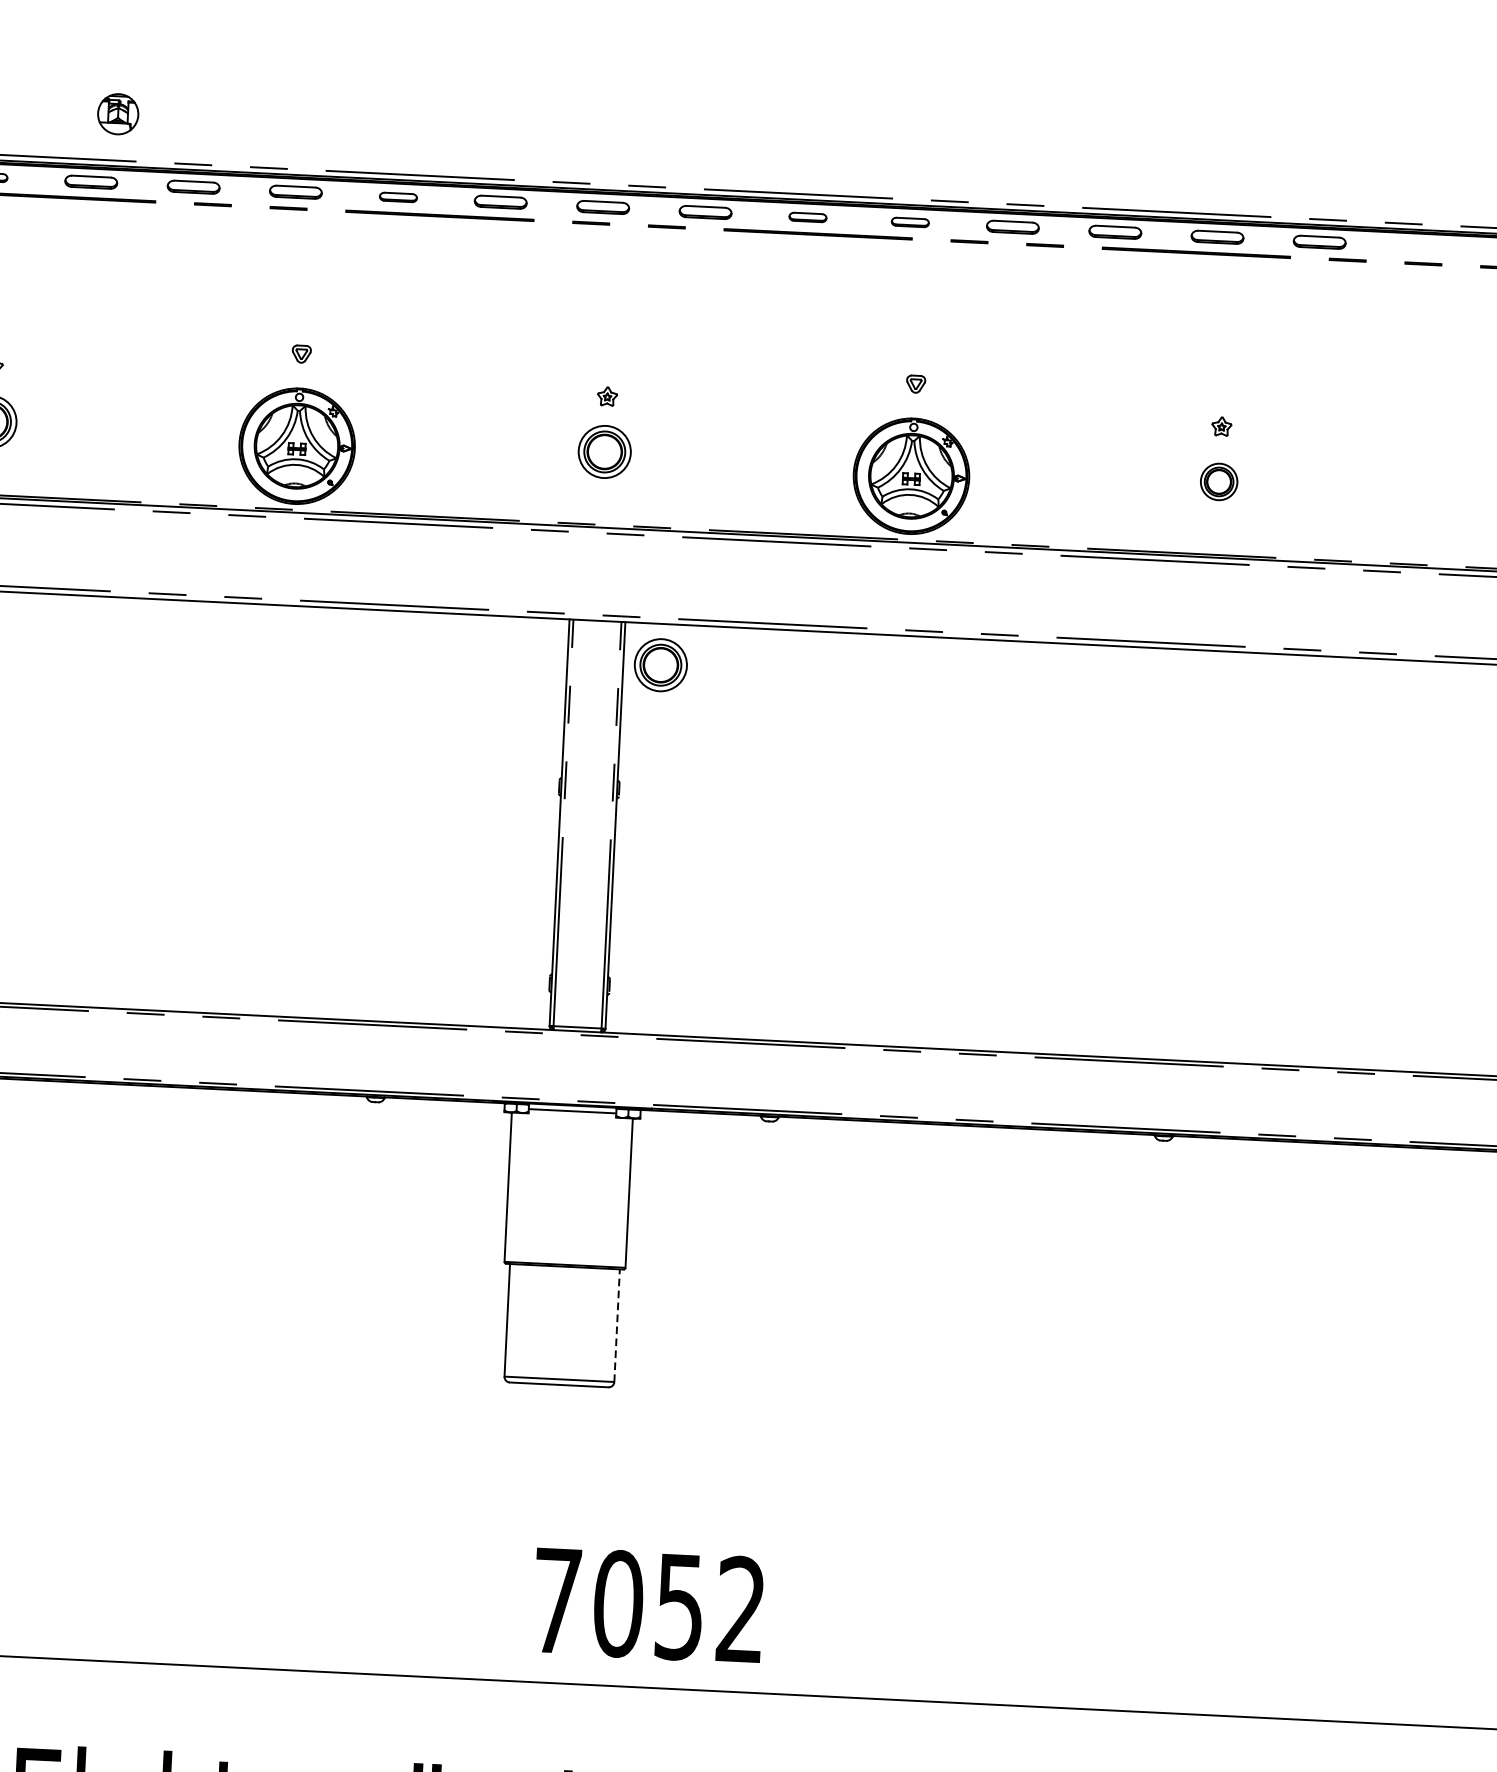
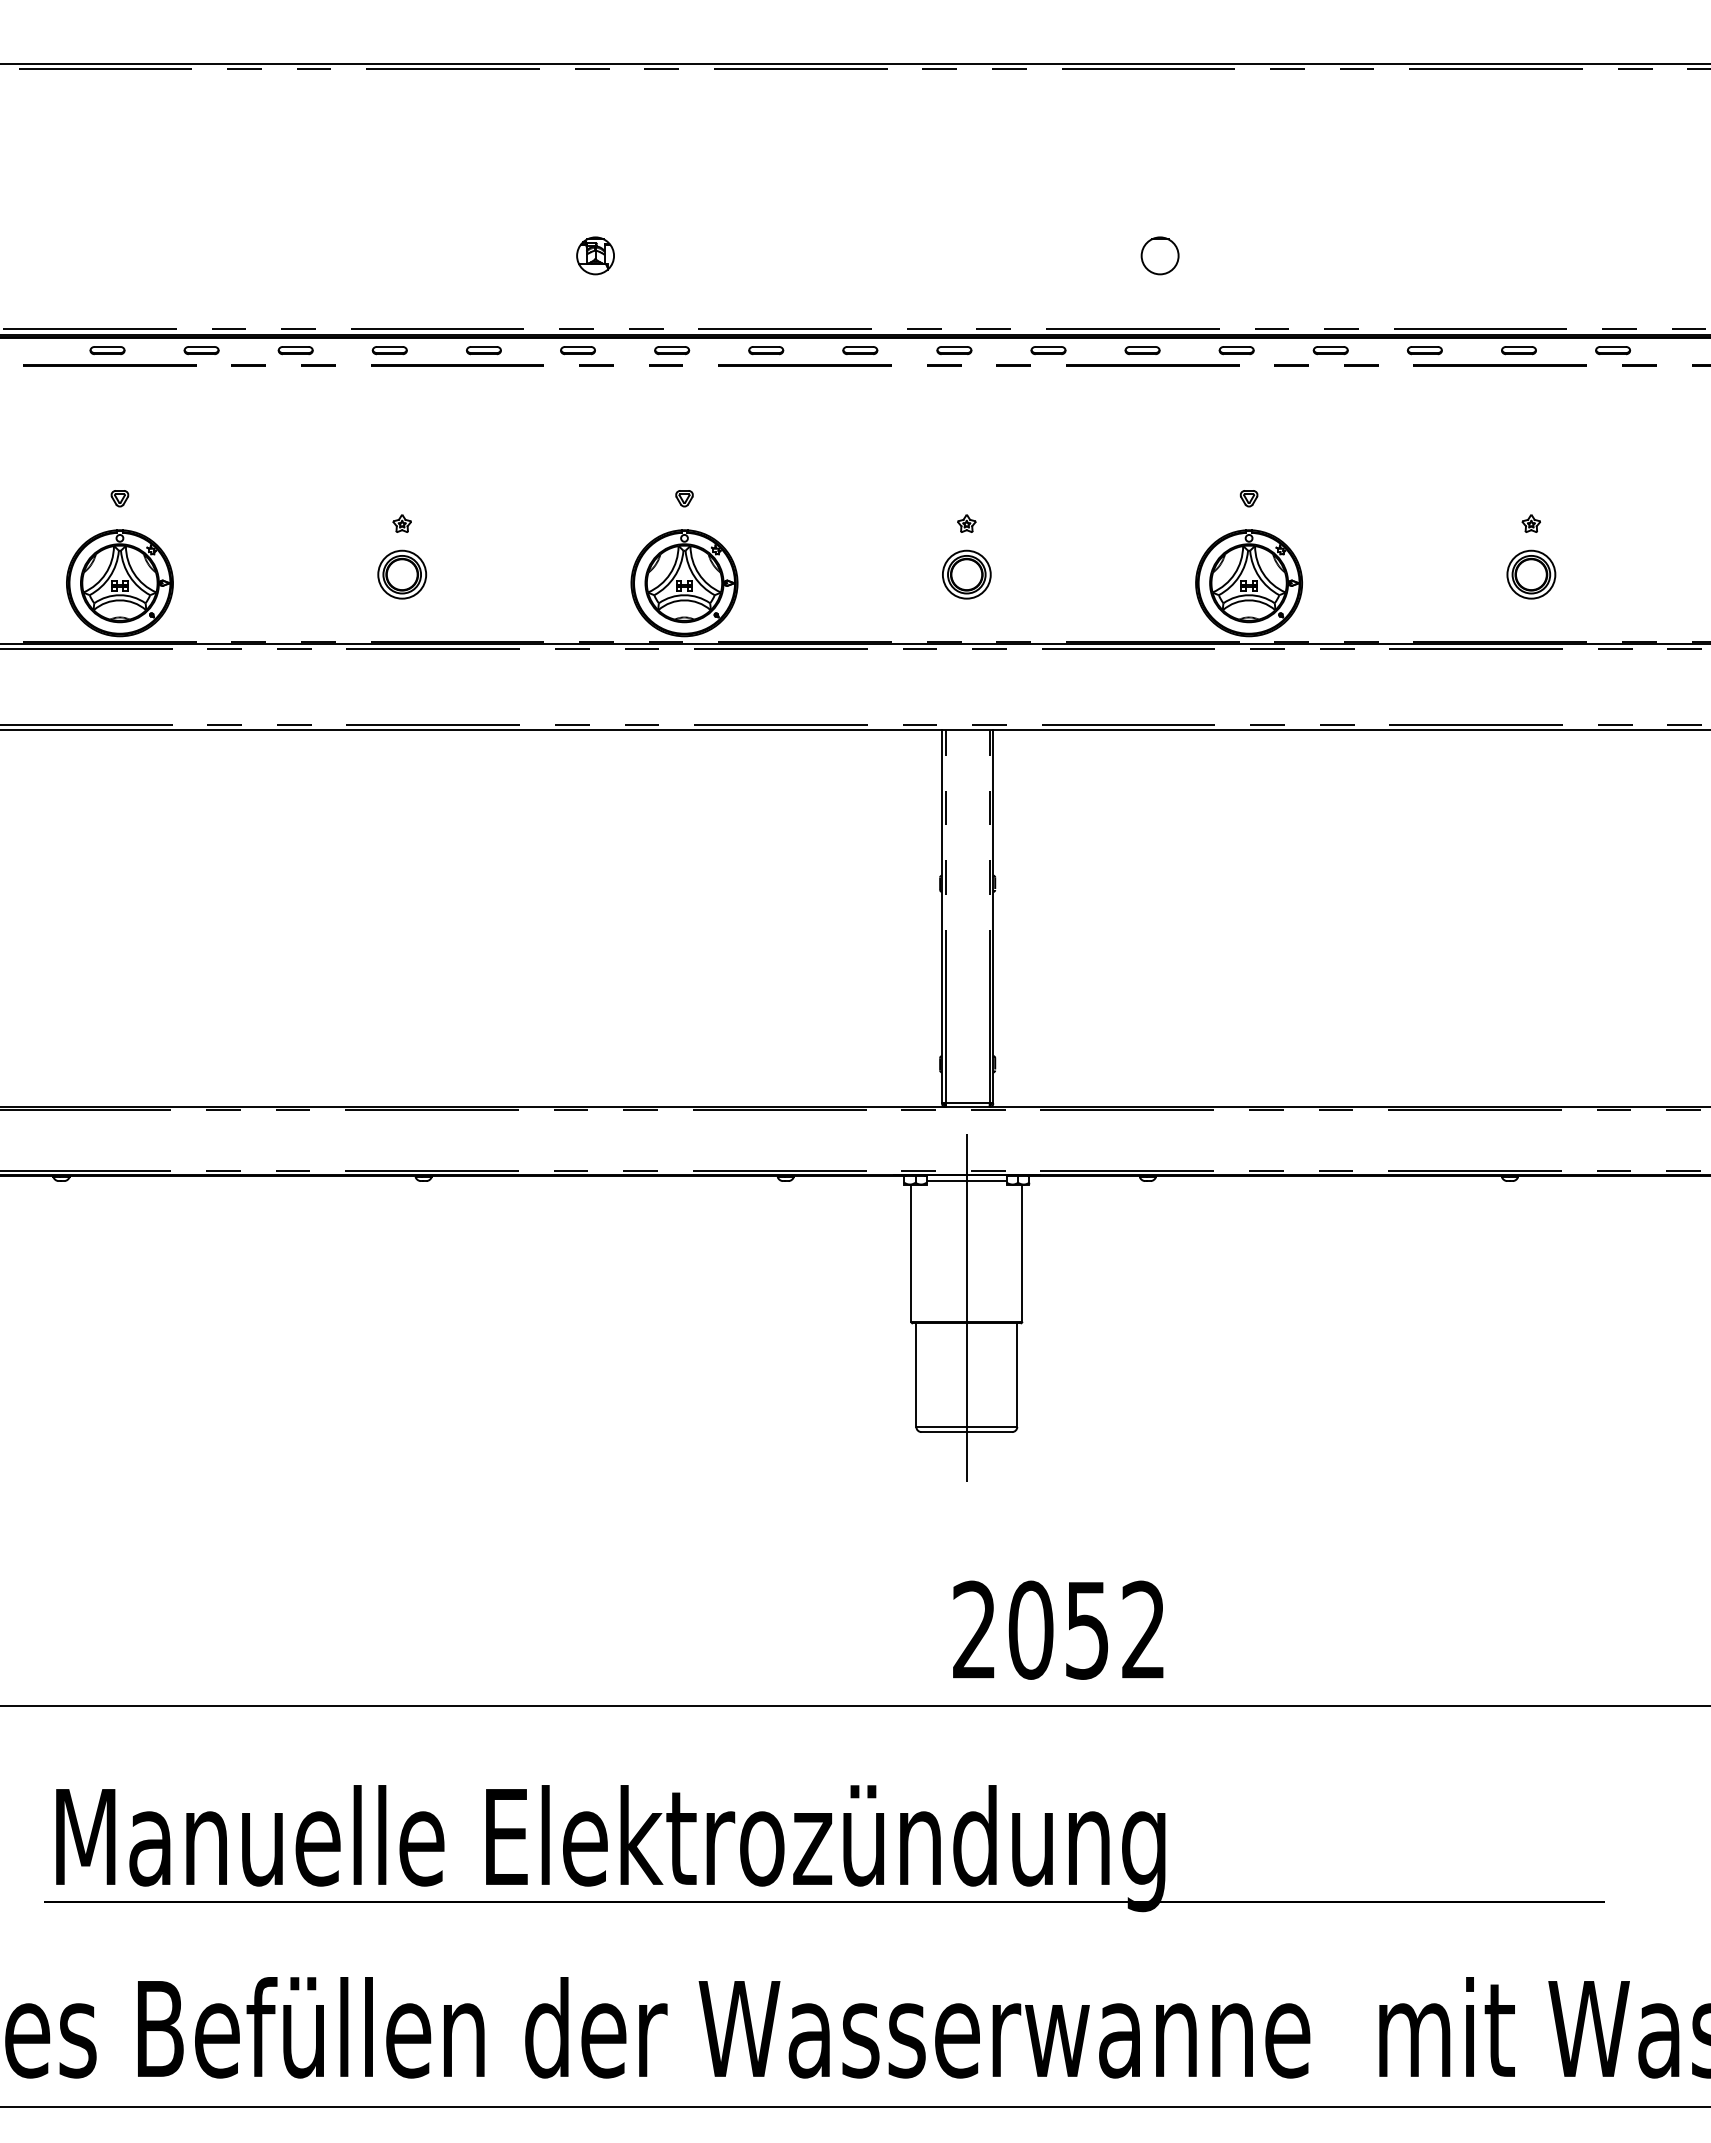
part: (118, 113) -> (595, 255), moved
part: (831, 114) -> (1159, 255), added
part: (90, 182) -> (483, 350), size x0.71
part: (193, 187) -> (577, 350), size x0.71
part: (296, 192) -> (672, 350), size x0.71
part: (501, 202) -> (860, 350), size x0.71
part: (603, 207) -> (954, 350), size x0.71
part: (705, 212) -> (1048, 350), size x0.71
part: (1012, 227) -> (1330, 350), size x0.71
part: (1114, 232) -> (1424, 350), size x0.71
part: (1217, 237) -> (1518, 350), size x0.71
part: (1320, 242) -> (1613, 350), size x0.71
part: (1219, 481) -> (1531, 574), size x1.43
part: (660, 664) -> (1027, 767), removed
line: (565, 1241) -> (966, 1300), added
line: (617, 1326) -> (1017, 1375), dashed -> solid
text: (557, 1600) -> (974, 1629), 7052 -> 2052

